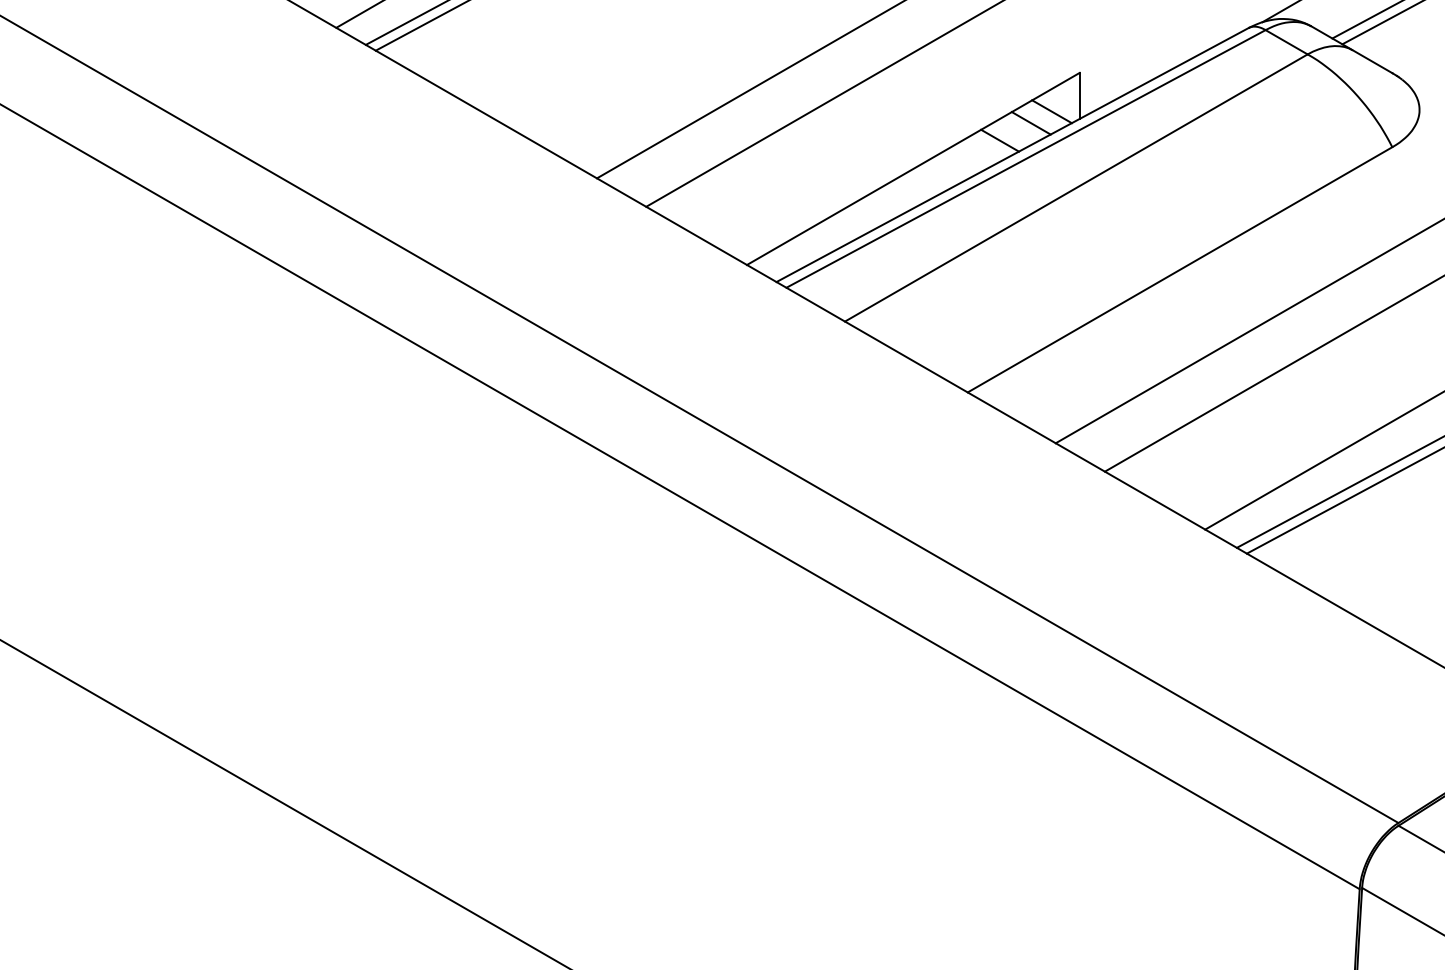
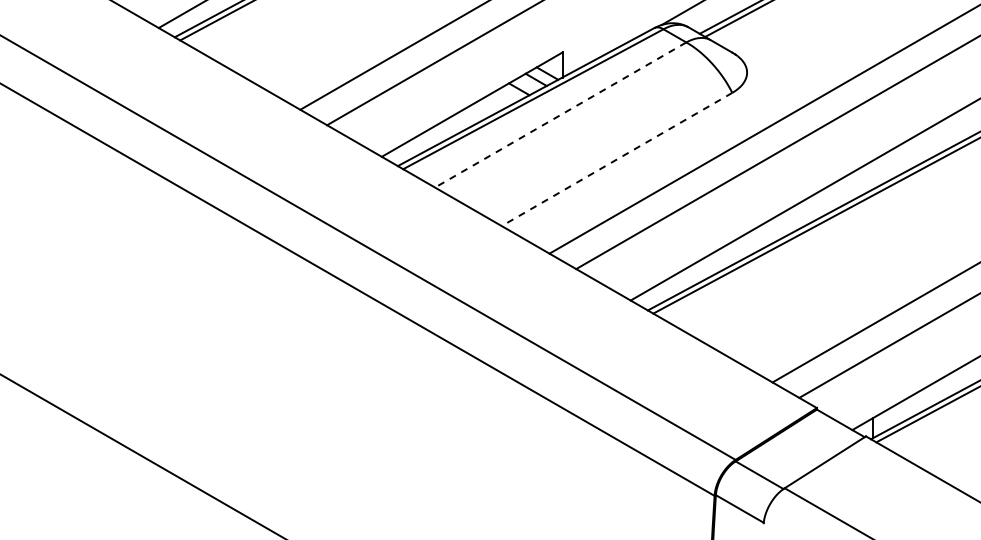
line: (1075, 188) -> (560, 115), solid -> dashed
line: (1179, 269) -> (616, 159), solid -> dashed

